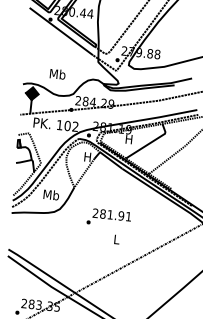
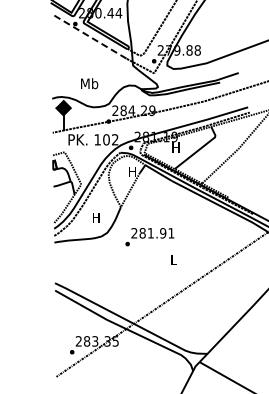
line: (61, 31) -> (88, 35), solid -> dashed
text: (50, 194) -> (95, 217), Mb -> H
text: (108, 218) -> (149, 237), moved

